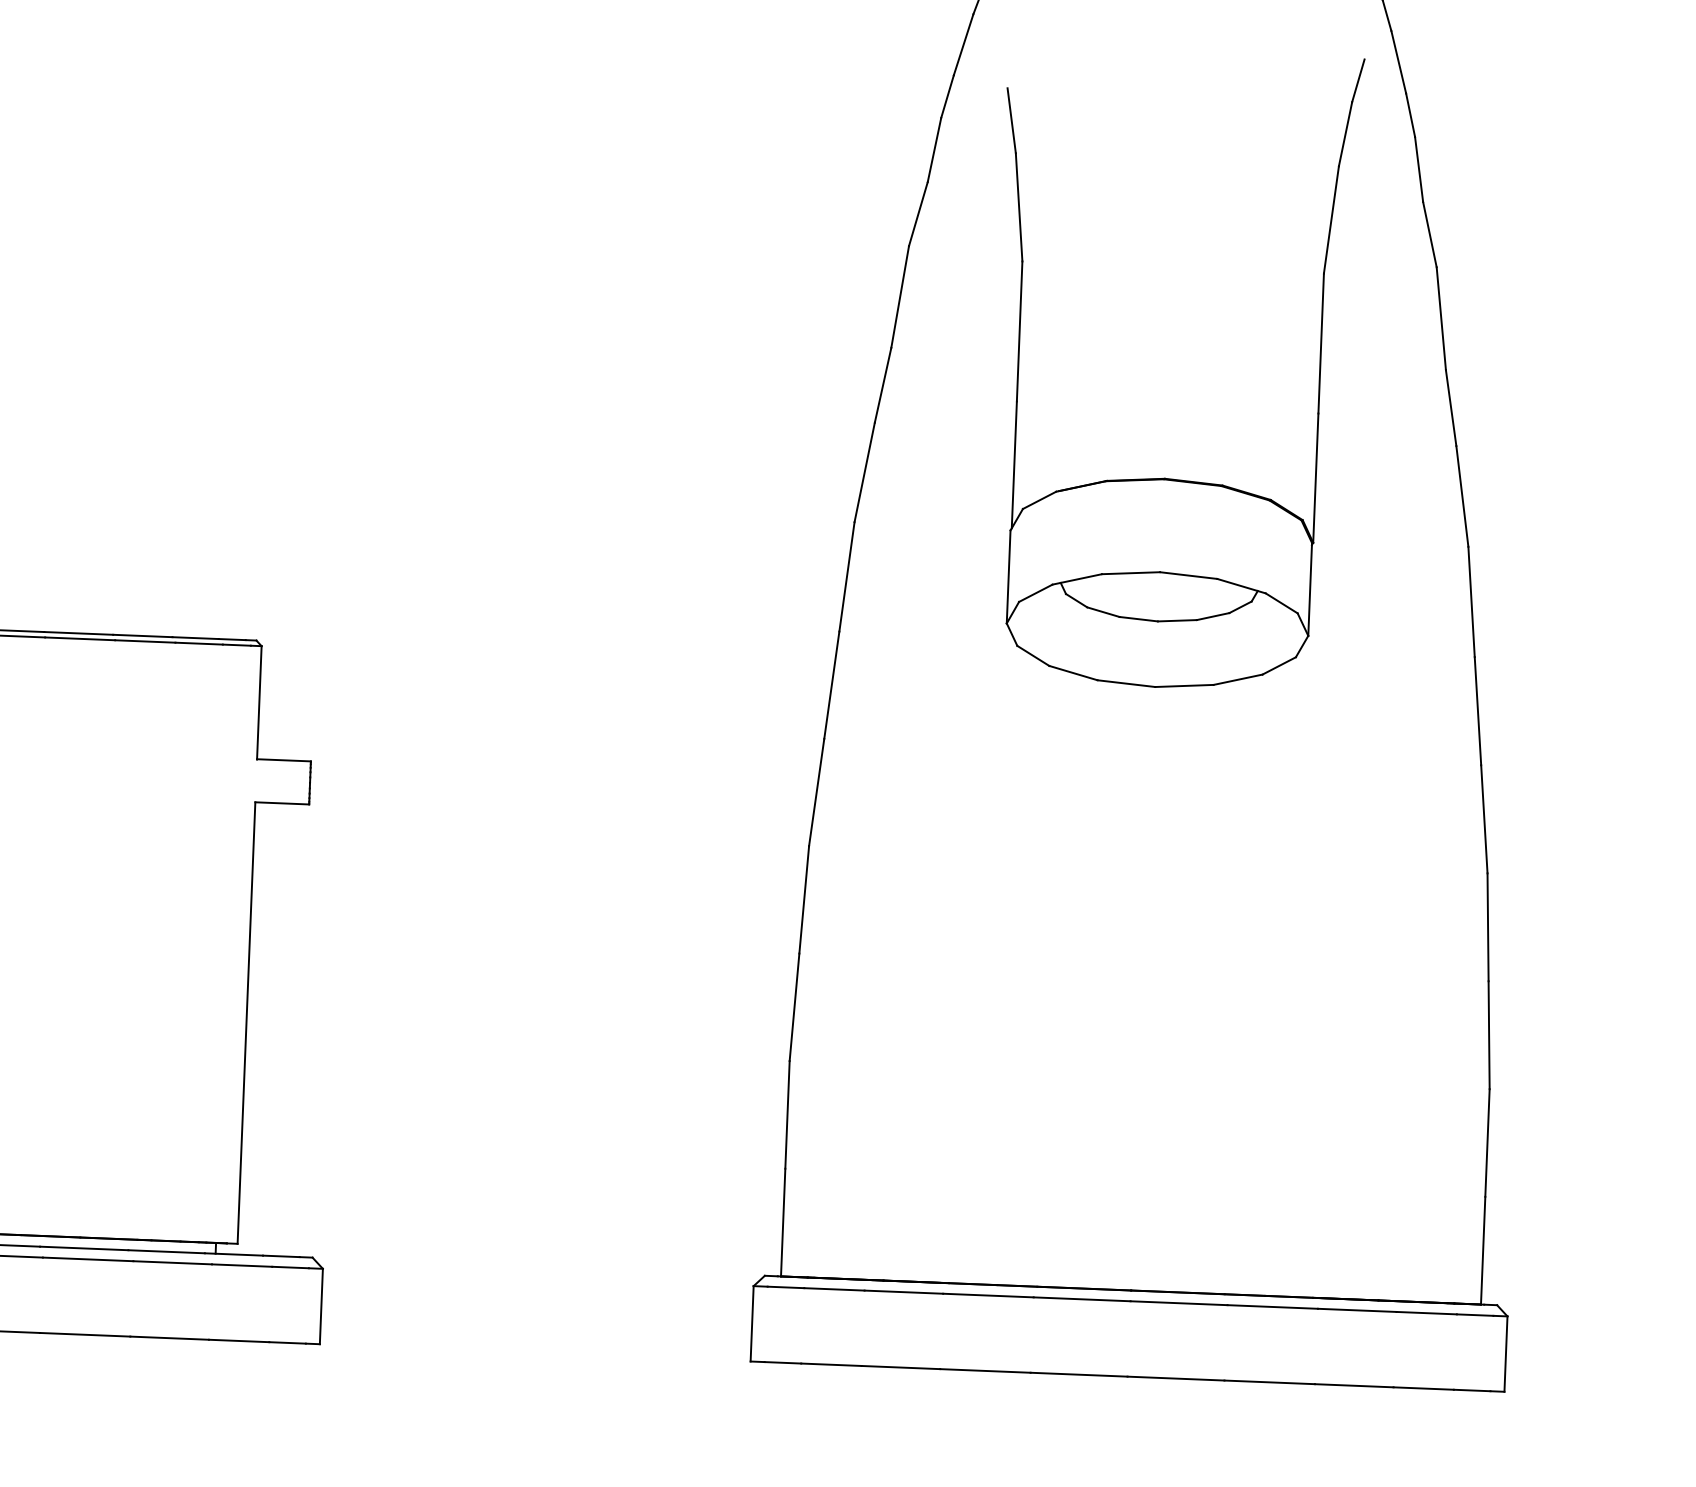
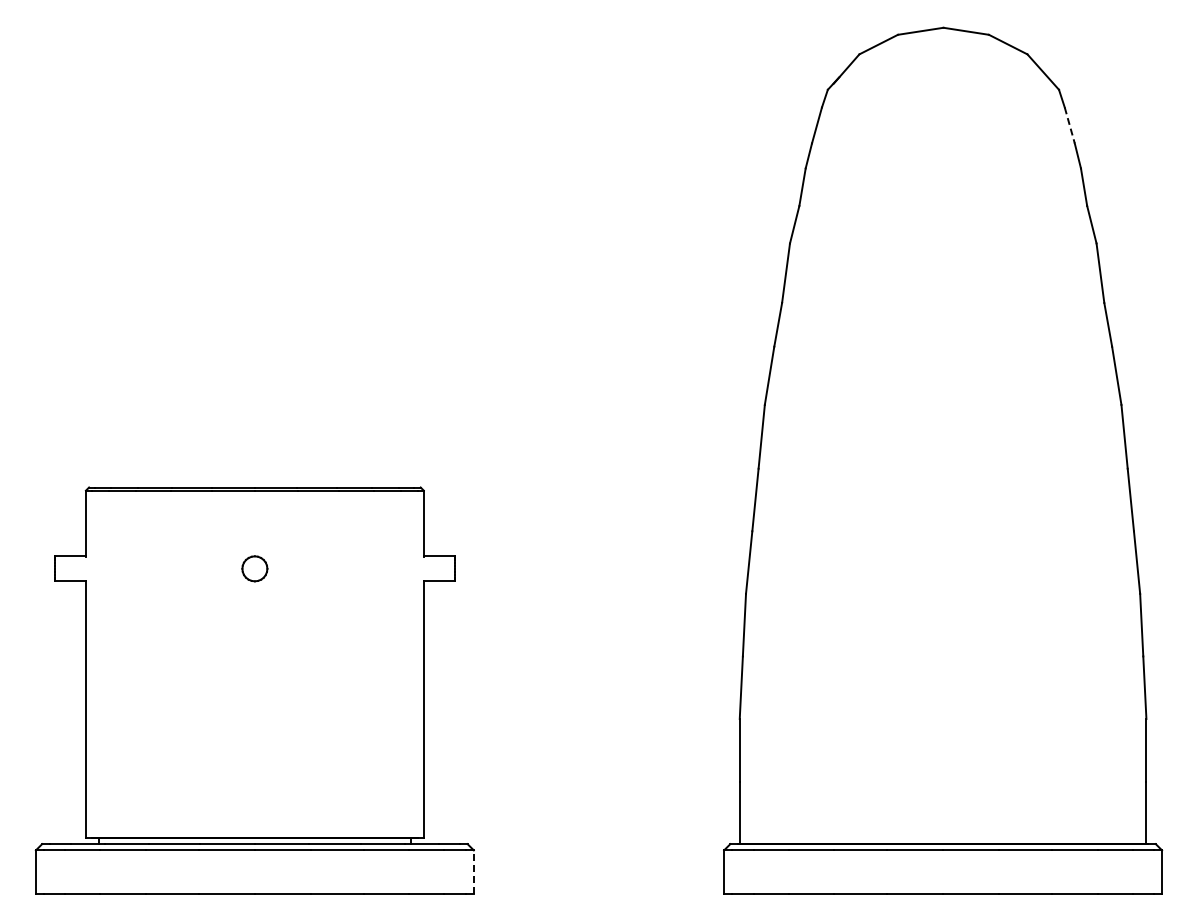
line: (1398, 62) -> (1069, 125), solid -> dashed
part: (1169, 477) -> (946, 371), removed
line: (320, 1306) -> (473, 872), solid -> dashed

